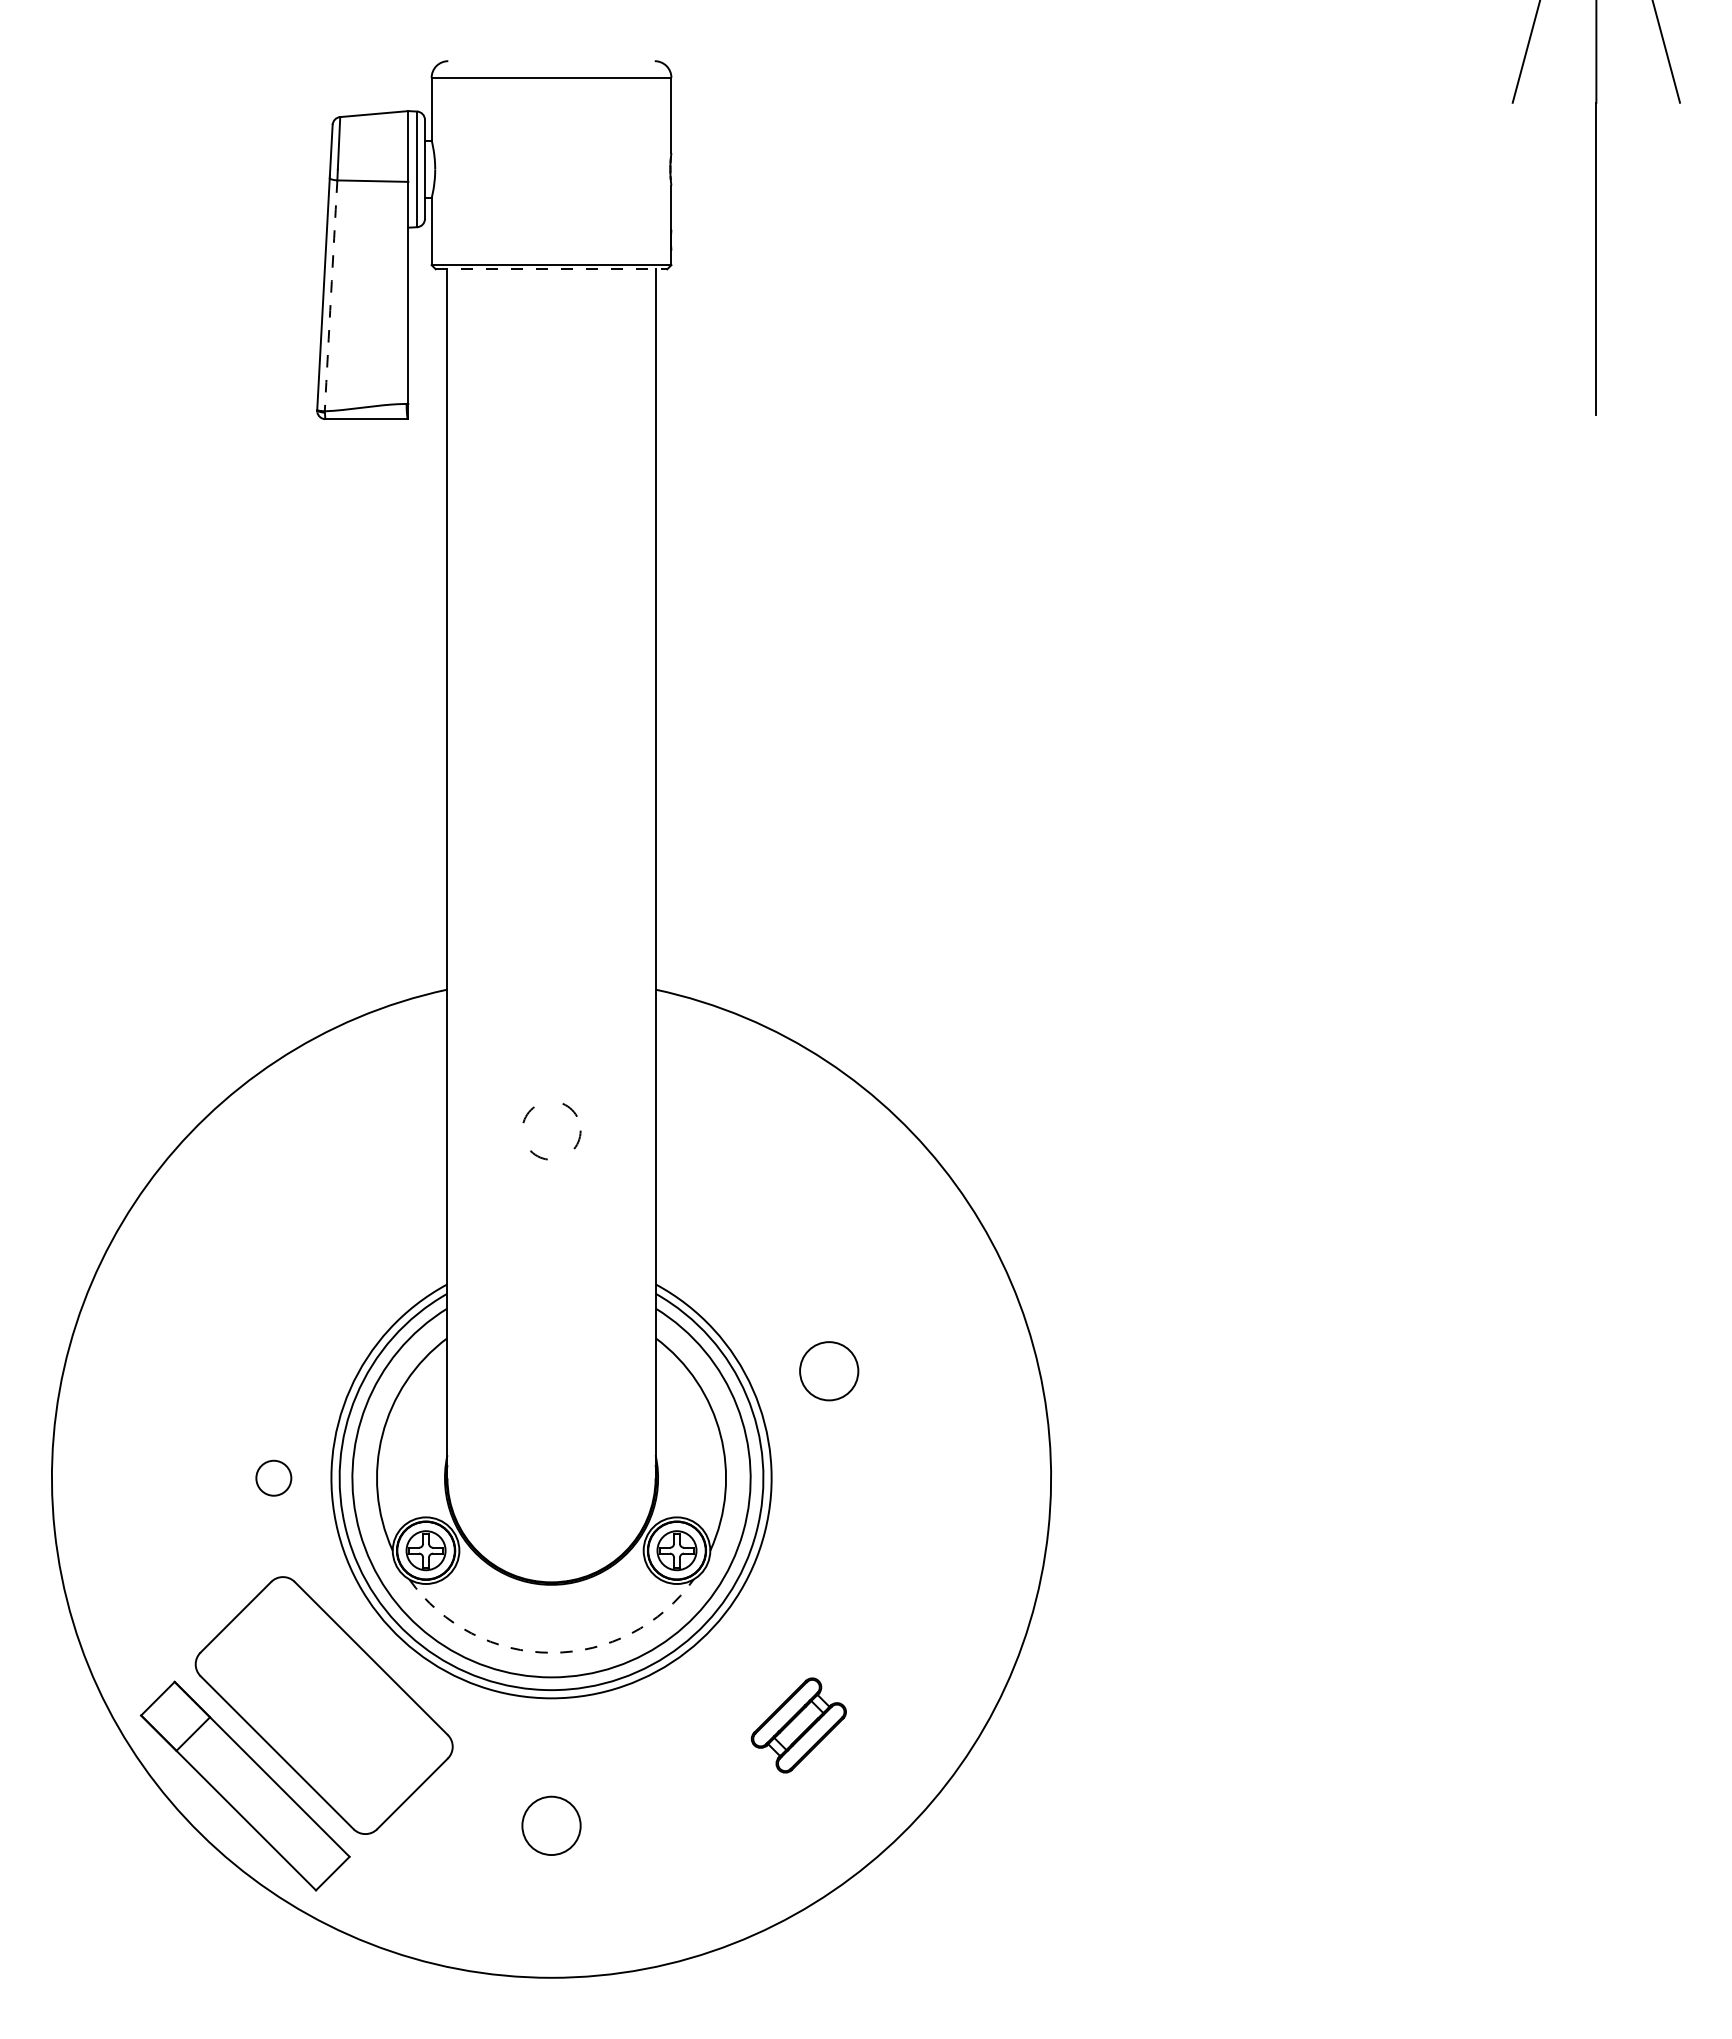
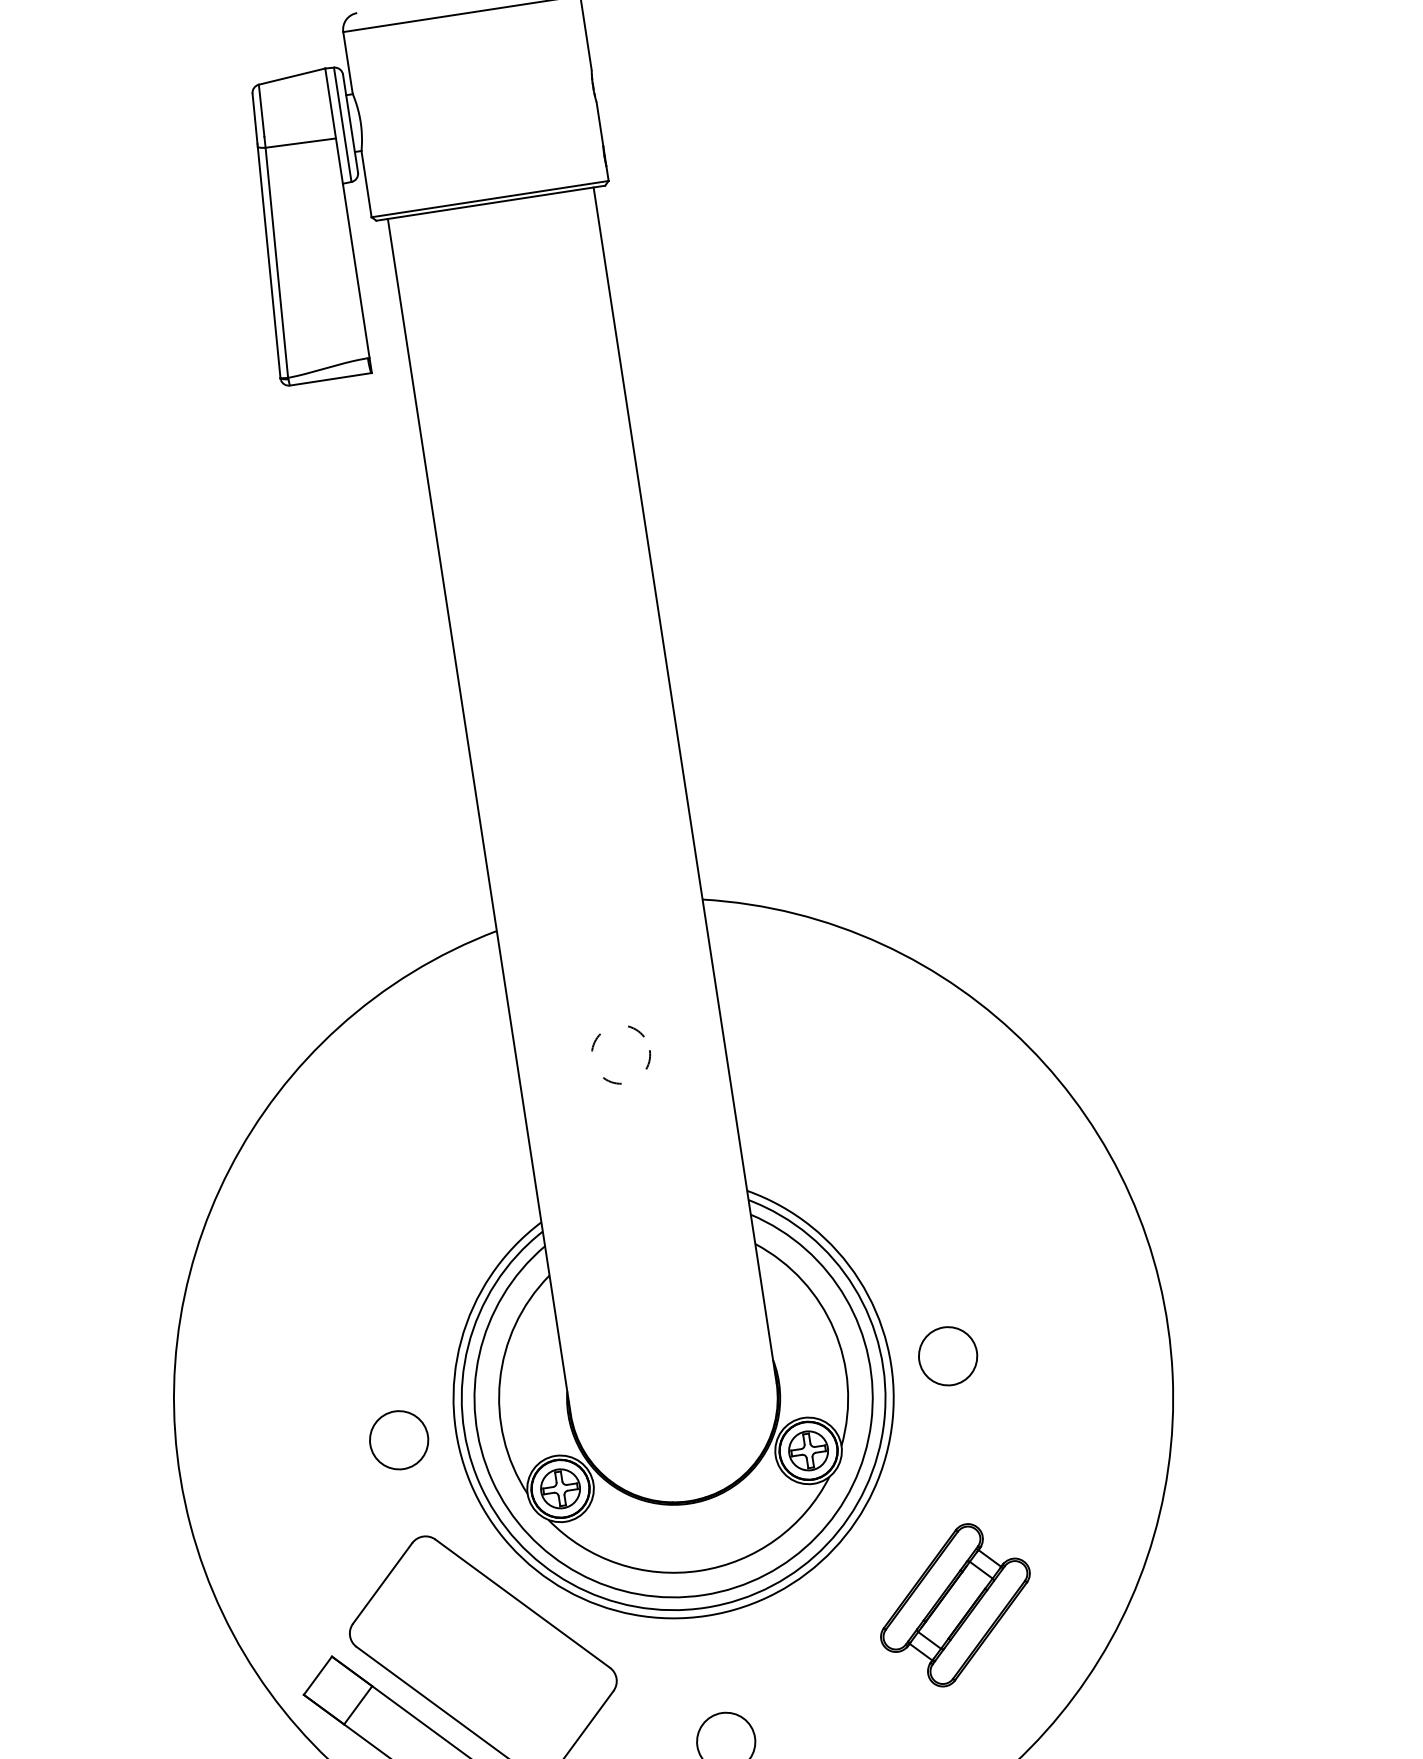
line: (551, 269) -> (490, 203), dashed -> solid
arc: (331, 295) -> (277, 262), dashed -> solid
circle: (829, 1371) -> (948, 1356), moved
circle: (273, 1478) -> (398, 1440), size x1.67
arc: (551, 1652) -> (699, 1570), dashed -> solid
part: (798, 1725) -> (955, 1605), size x1.67

